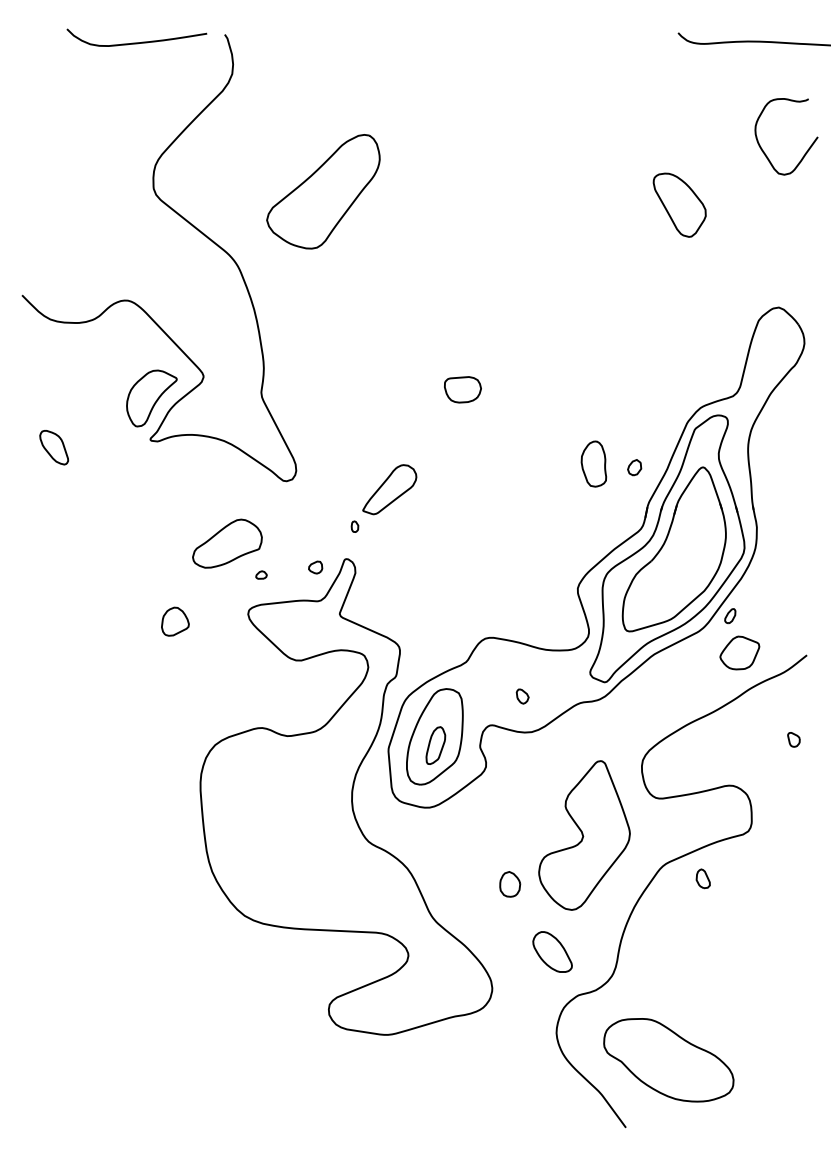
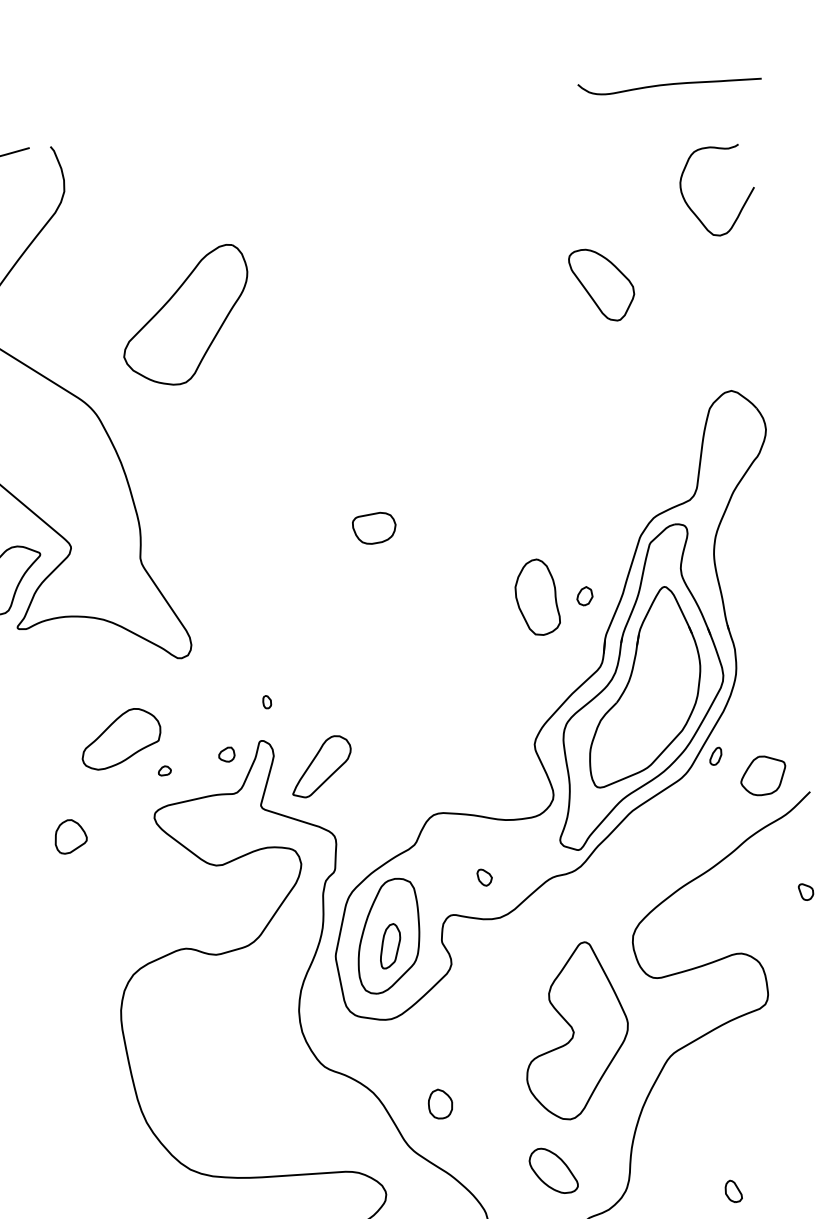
part: (593, 463) -> (536, 596), size x1.43
part: (389, 489) -> (321, 766), moved
part: (739, 652) -> (762, 775), moved
part: (702, 878) -> (732, 1191), moved
part: (510, 884) -> (440, 1104), moved

